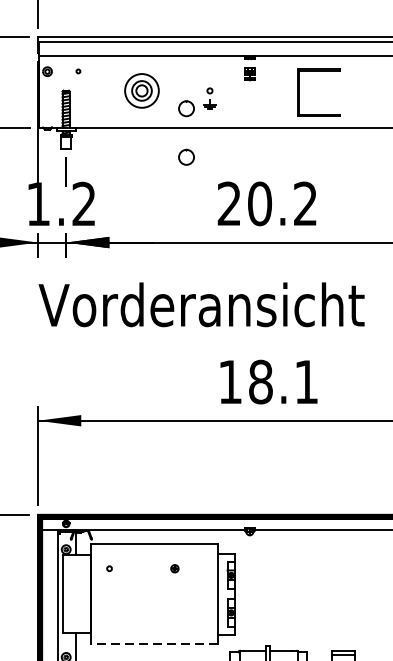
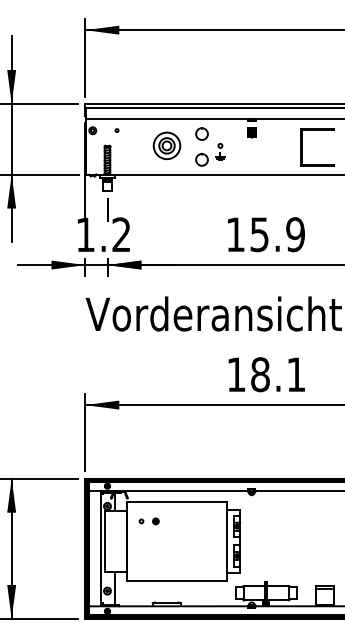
part: (299, 92) -> (302, 147), moved
part: (185, 156) -> (201, 133), moved
text: (267, 203) -> (265, 234), 20.2 -> 15.9
part: (174, 568) -> (155, 521), moved
line: (154, 643) -> (176, 580), dashed -> solid

